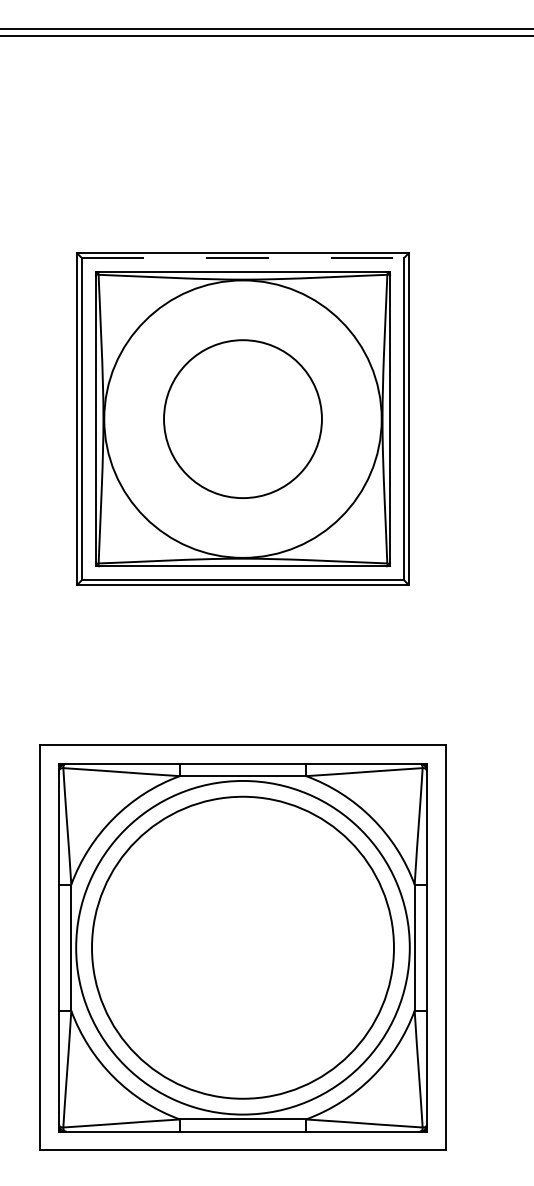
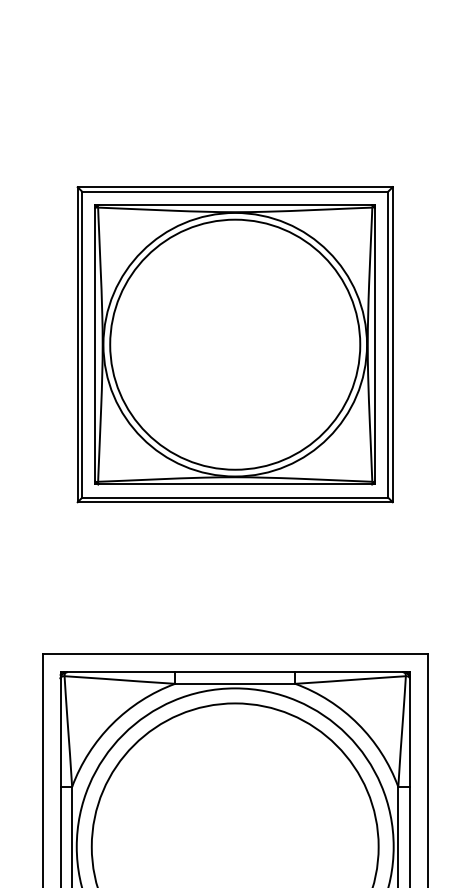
line: (243, 257) -> (235, 191), dashed -> solid
circle: (242, 418) -> (234, 344), size x1.67

